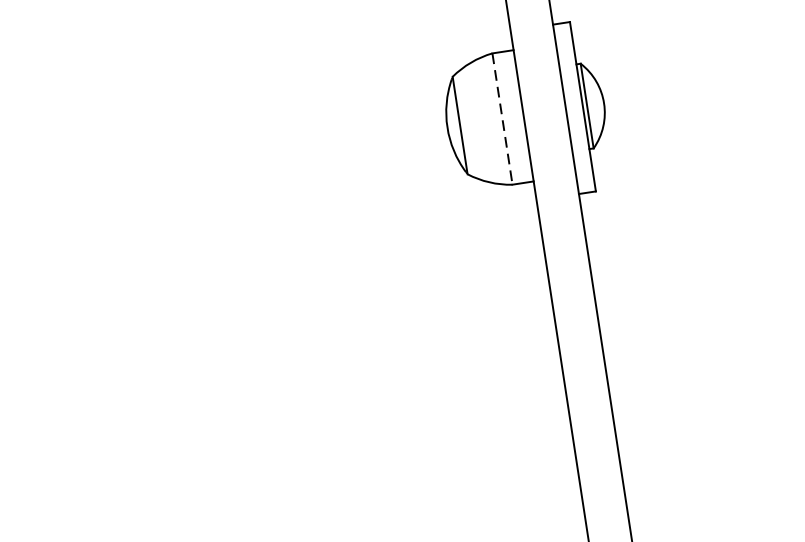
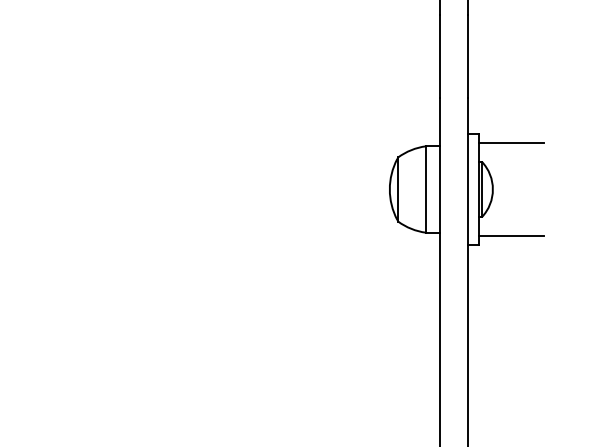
line: (621, 27) -> (511, 142), added
line: (503, 120) -> (426, 190), dashed -> solid
line: (643, 170) -> (511, 236), added

